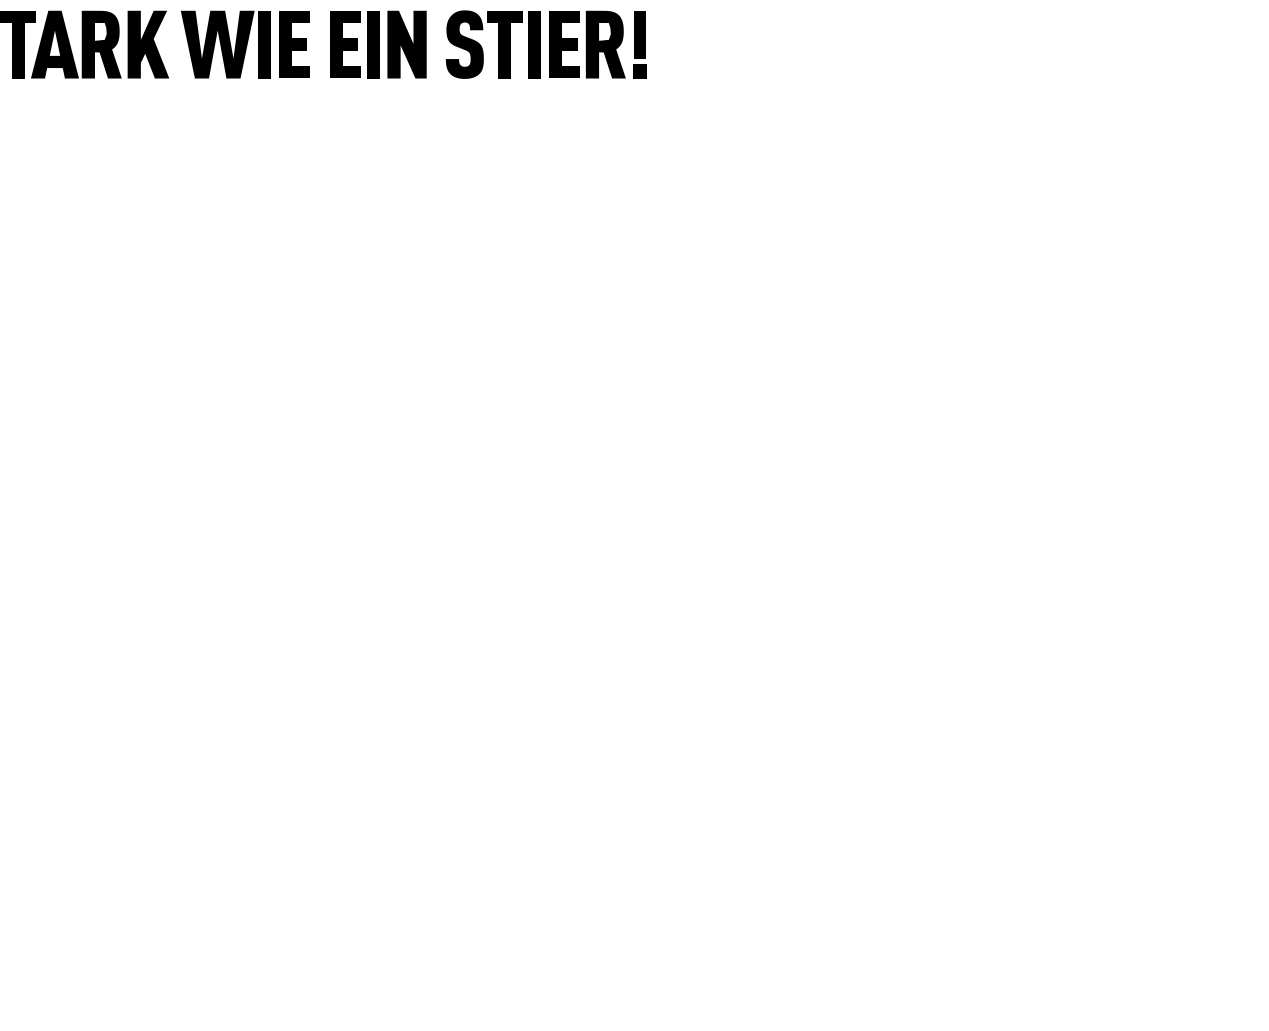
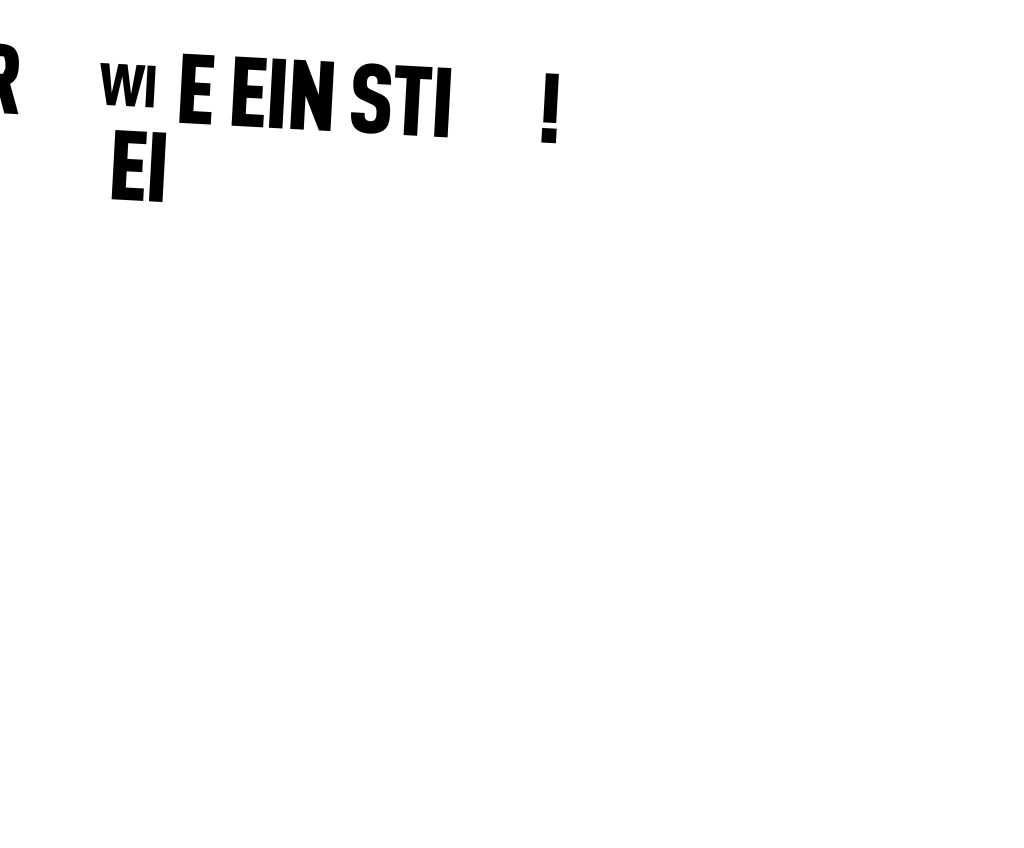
fill: (148, 44) -> (47, 80), removed
part: (225, 44) -> (126, 85), size x0.6
part: (587, 44) -> (496, 105), removed
part: (241, 122) -> (138, 165), added

